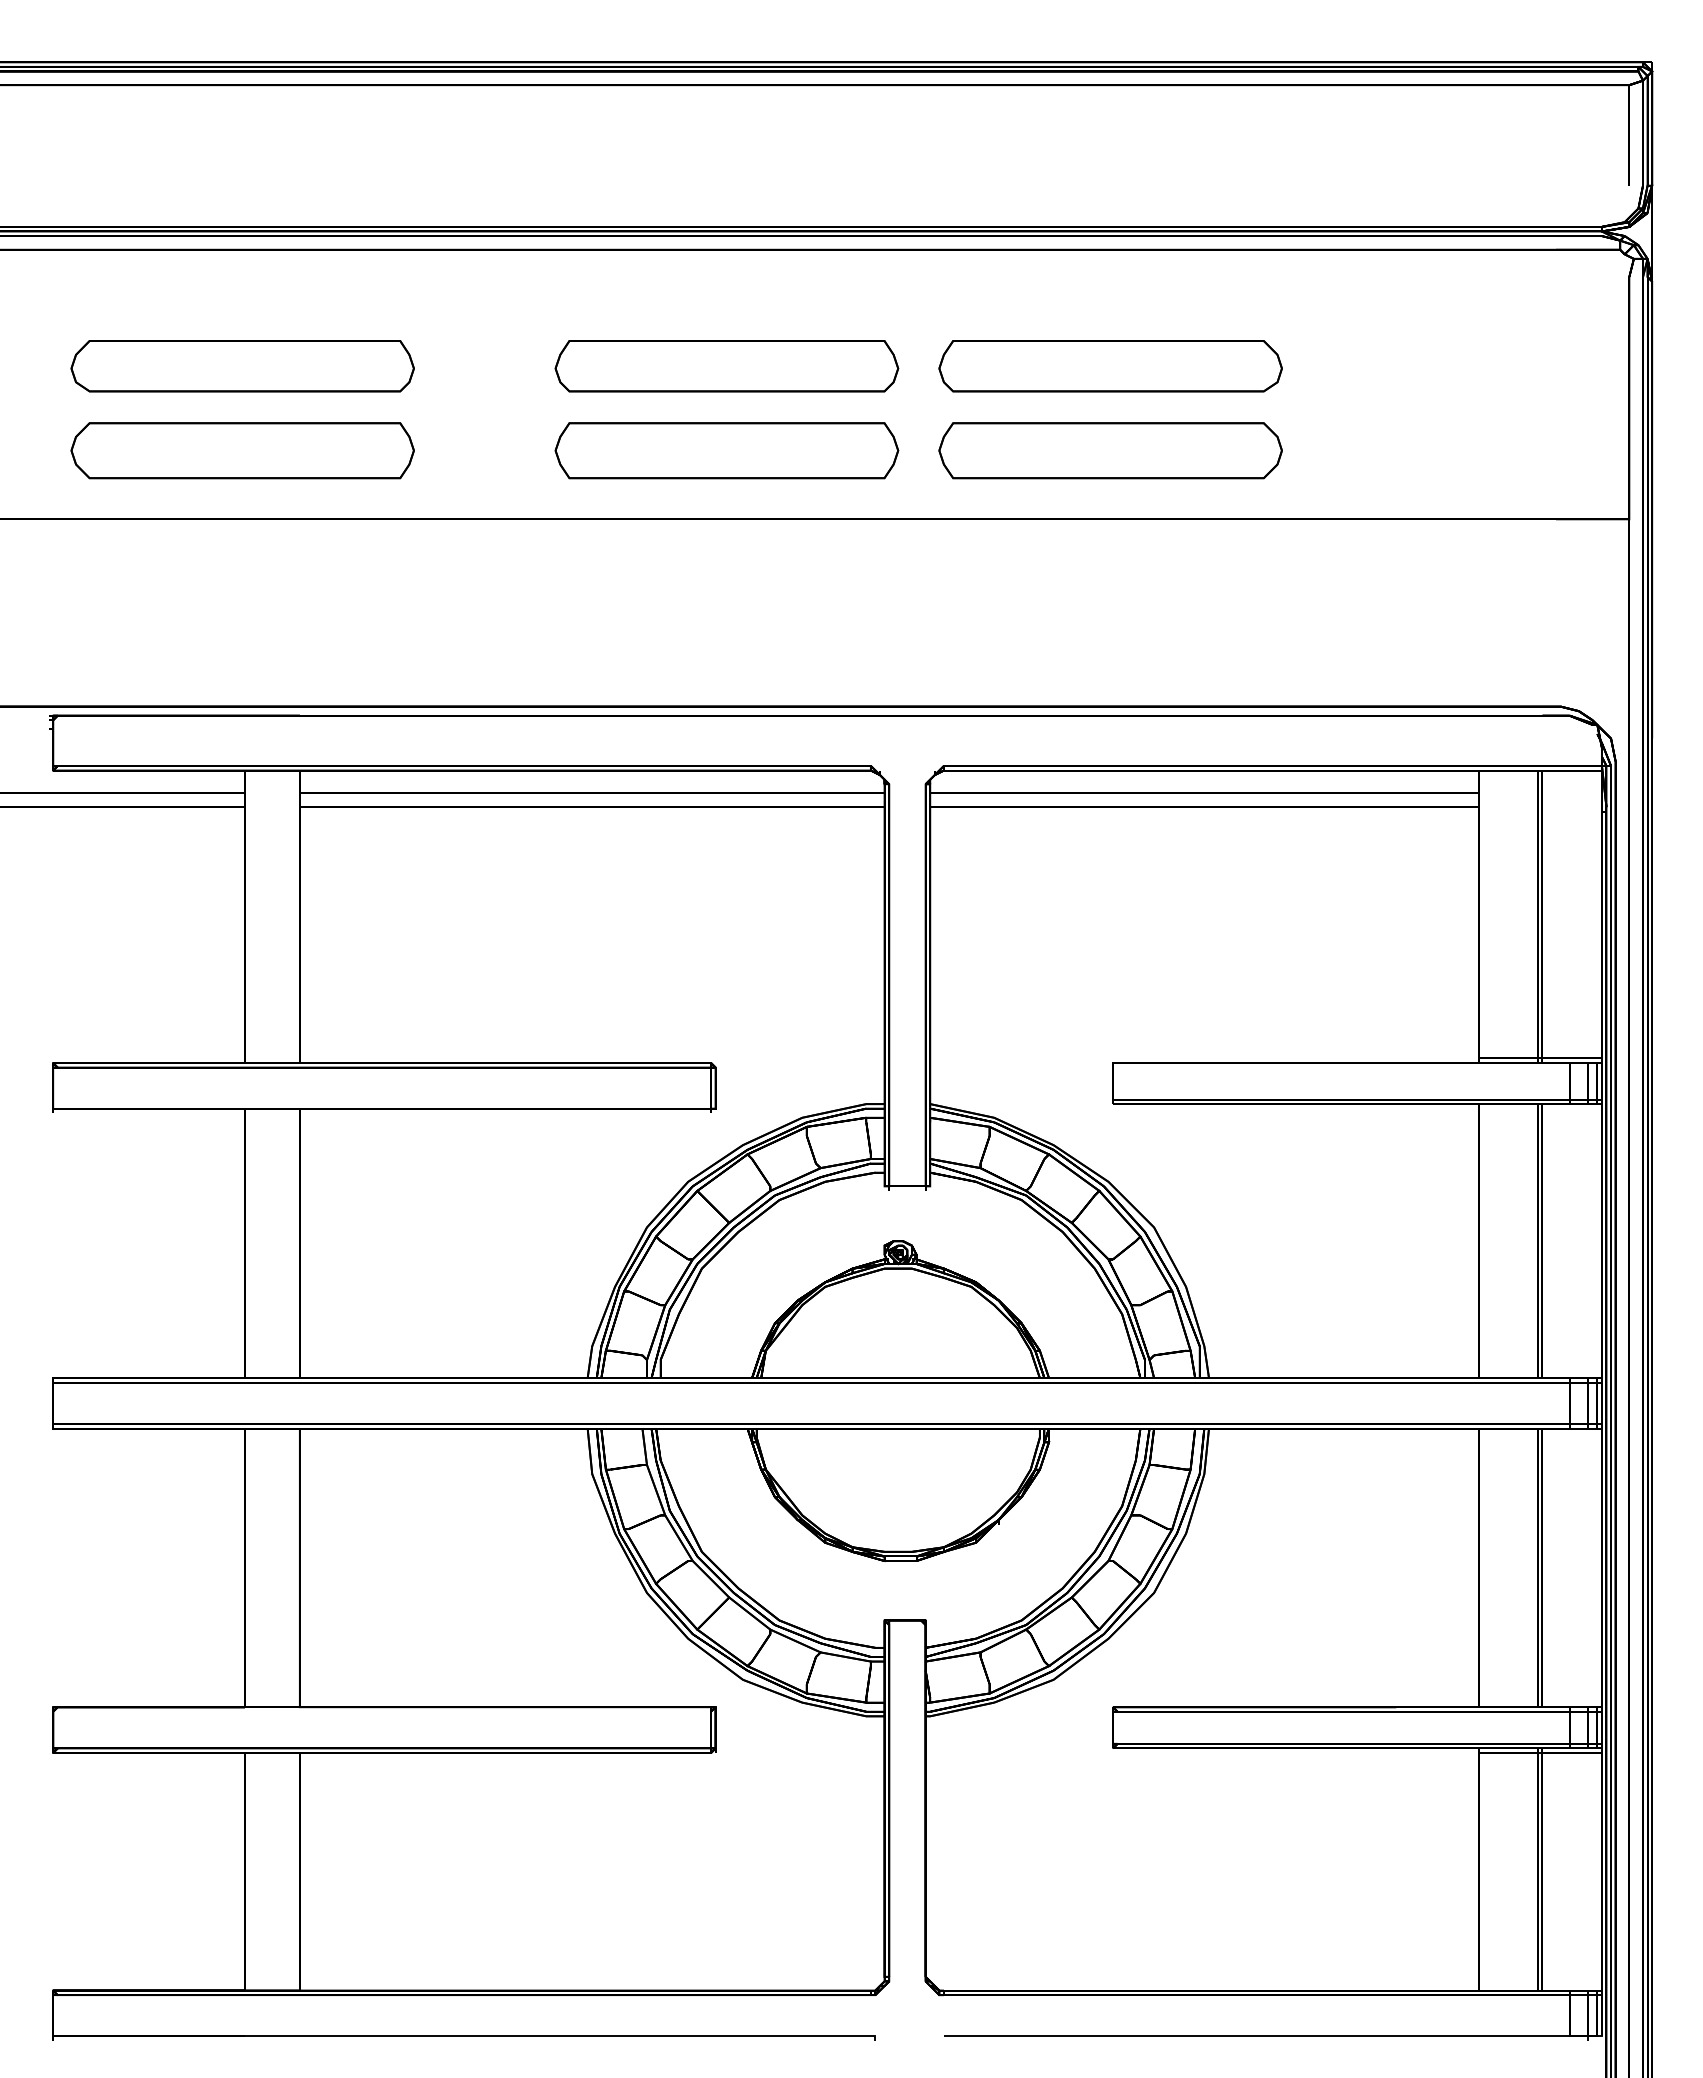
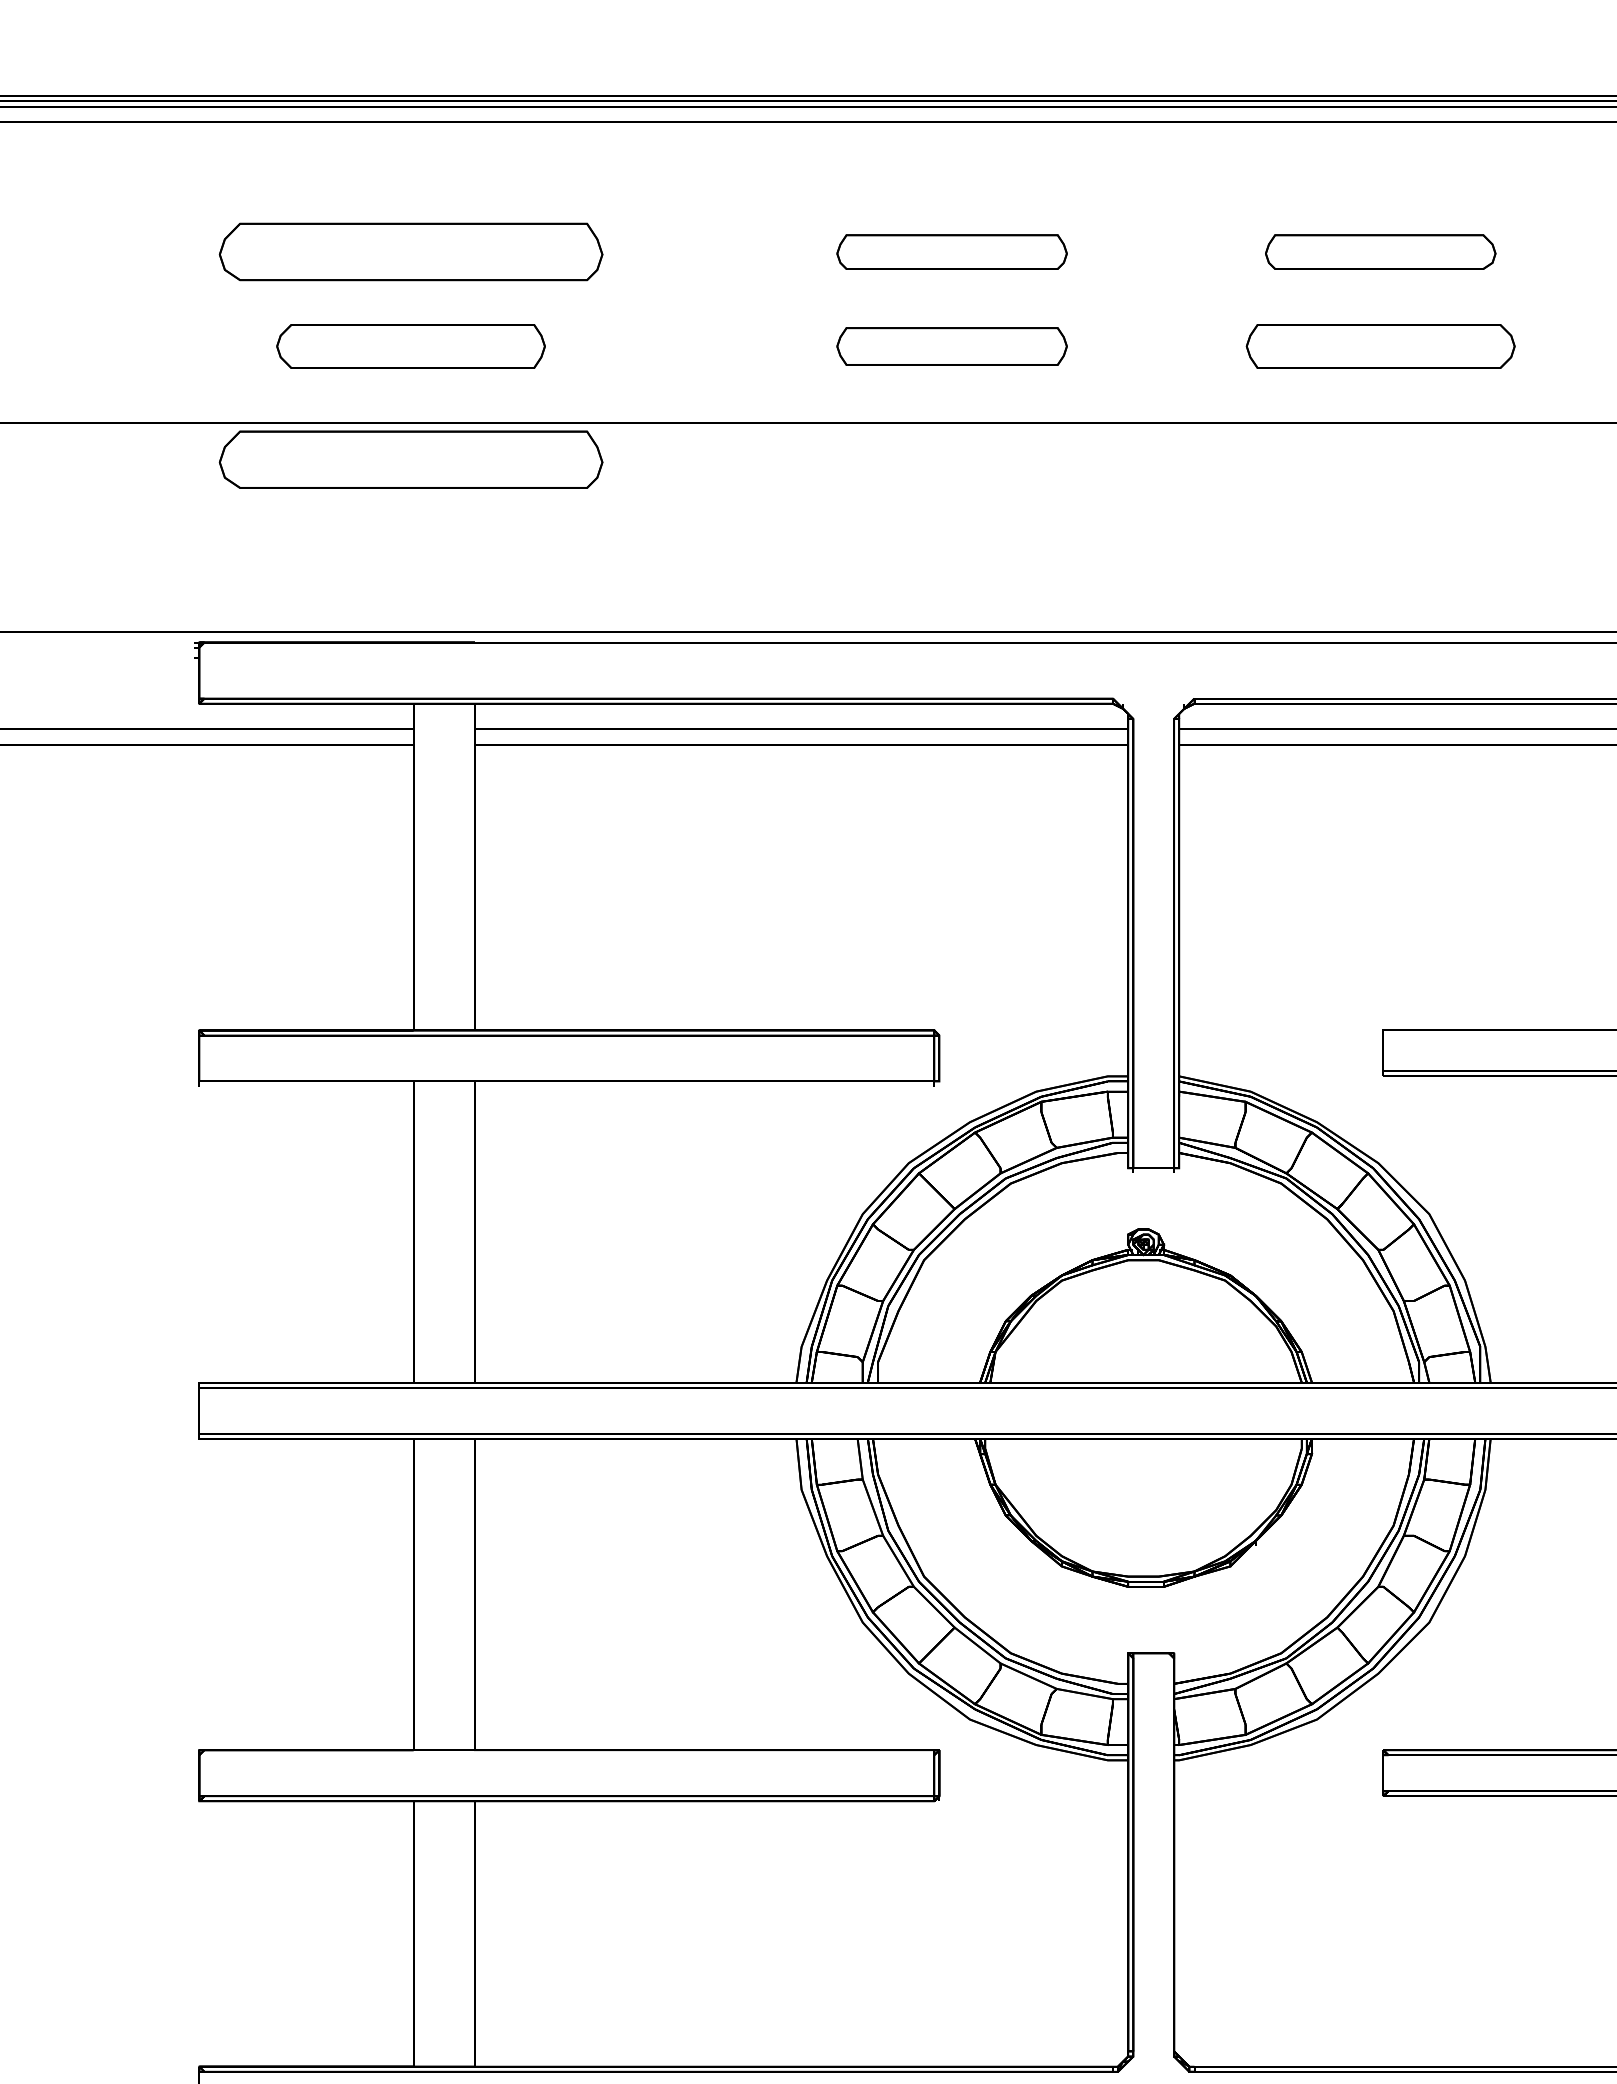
part: (726, 366) -> (951, 252), size x0.6
part: (1110, 366) -> (1380, 252), size x0.6
part: (242, 450) -> (410, 346), size x0.7
part: (726, 450) -> (951, 346), size x0.6
part: (1110, 450) -> (1380, 346), size x0.7
part: (242, 552) -> (410, 460), added

